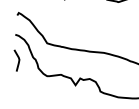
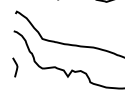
curve: (18, 60) -> (16, 67), moved

